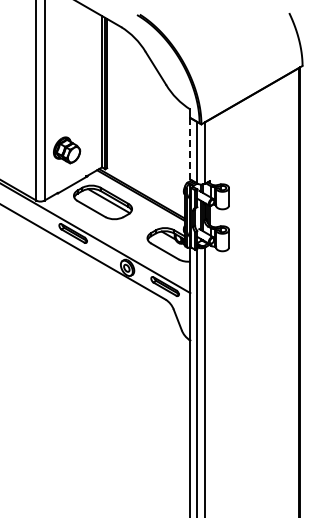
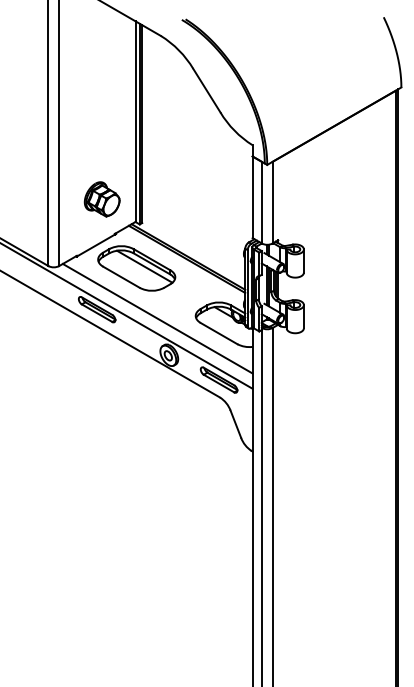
line: (190, 148) -> (252, 196), dashed -> solid
part: (67, 150) -> (102, 199), moved
line: (118, 240) -> (157, 318), added

